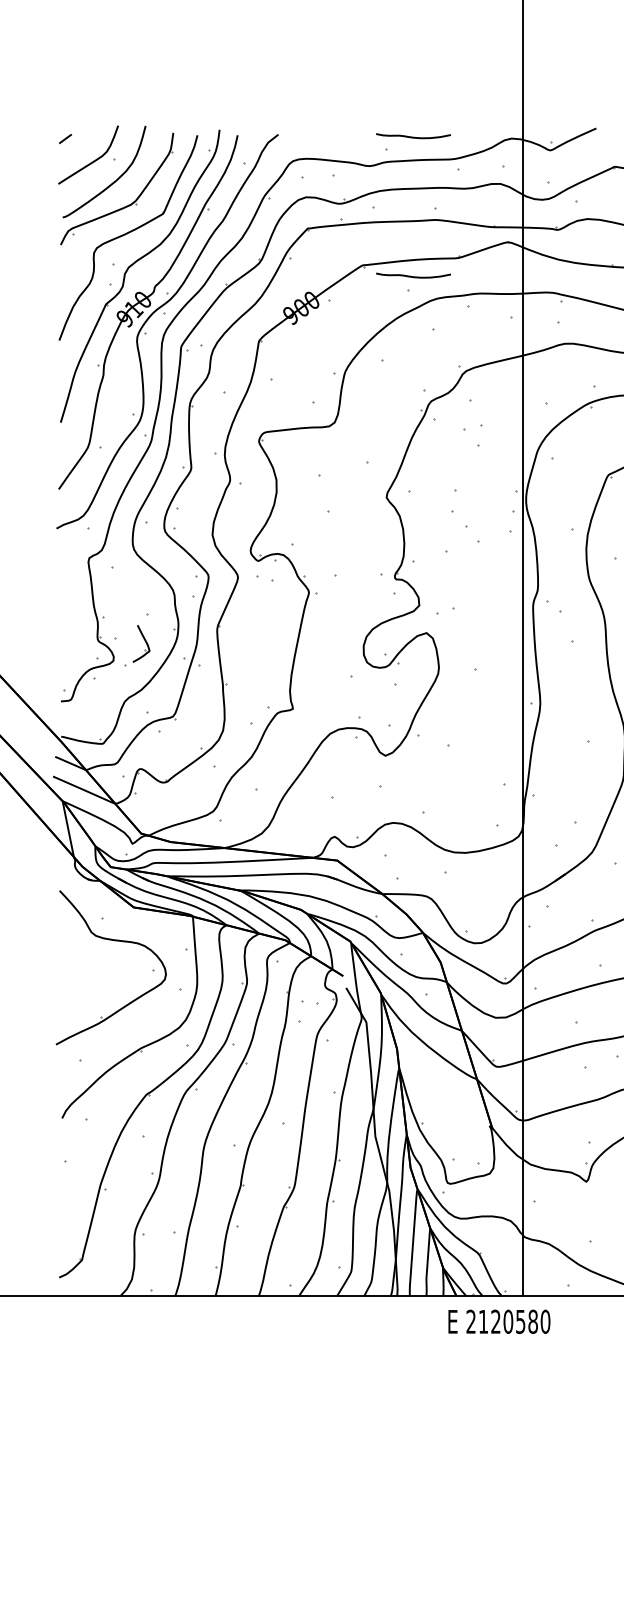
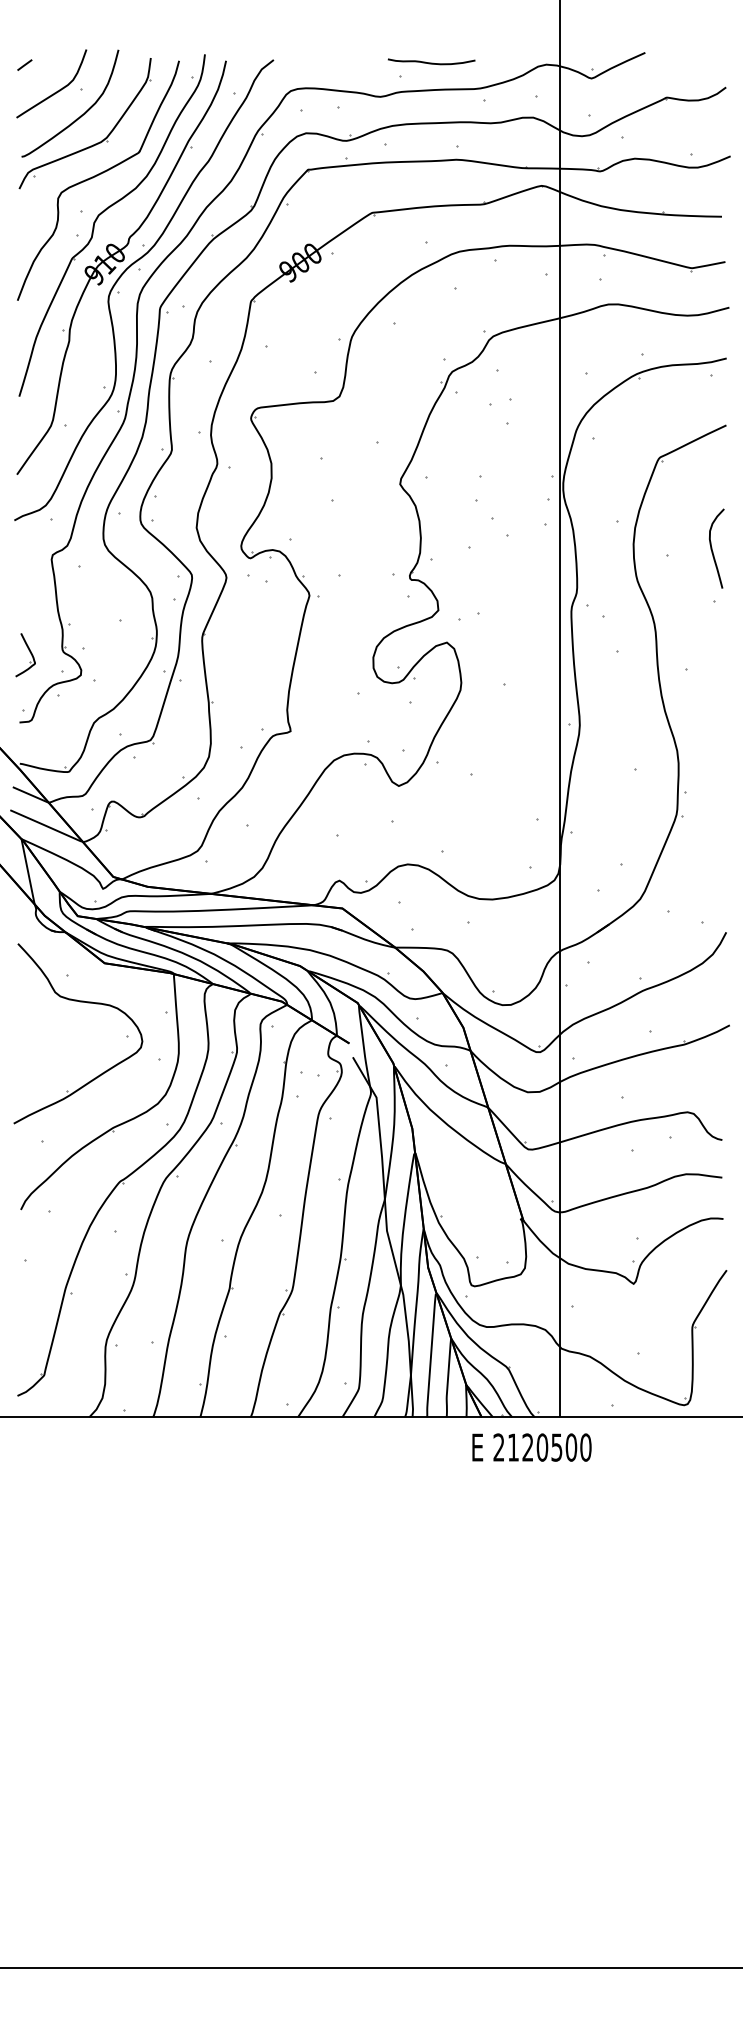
curve: (413, 276) -> (431, 225), removed
part: (141, 644) -> (25, 655), moved
text: (533, 1321) -> (571, 1447), 2120580 -> 2120500

